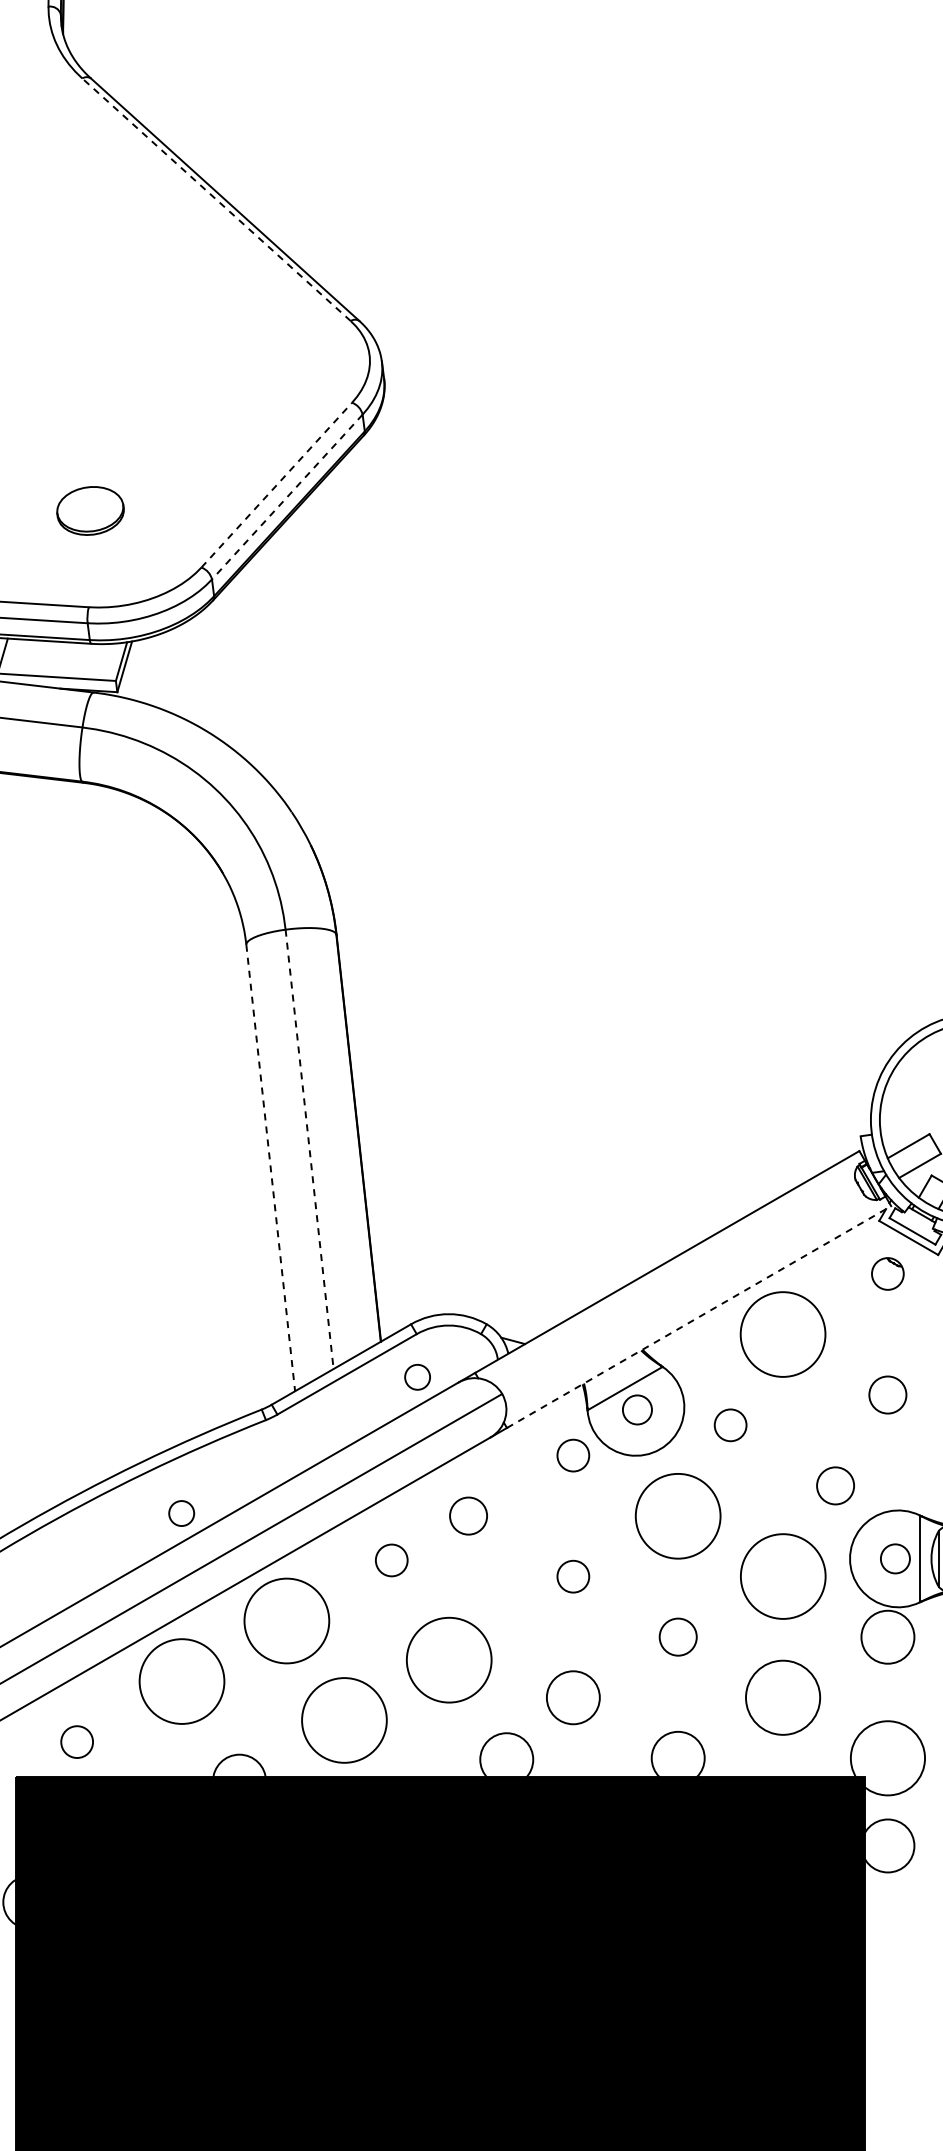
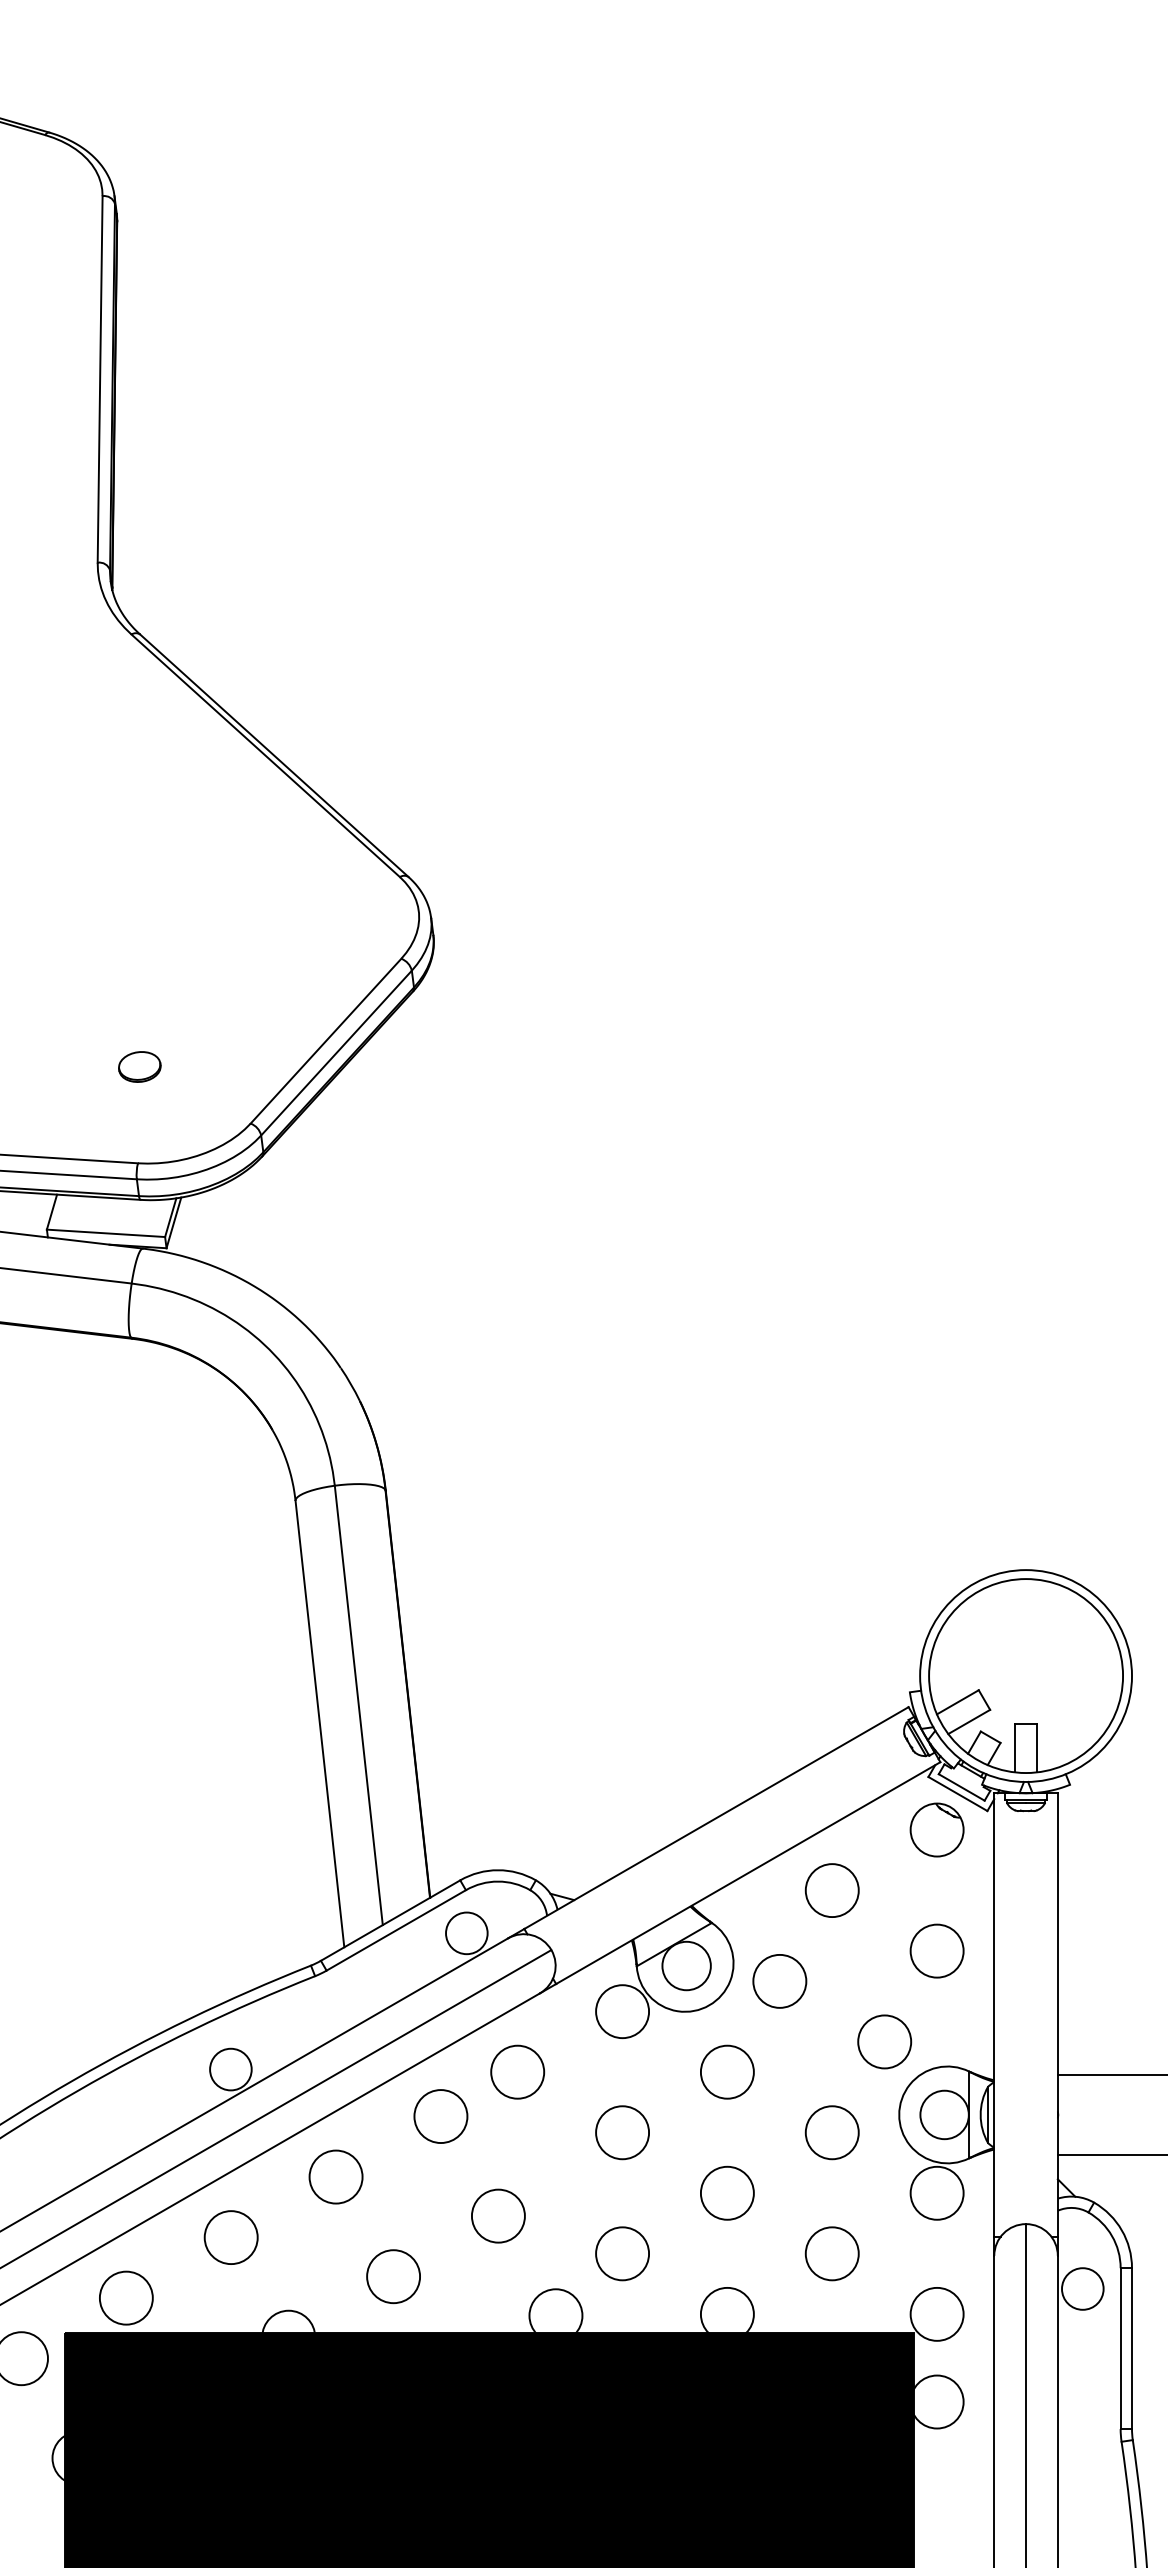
line: (216, 199) -> (265, 755), dashed -> solid
line: (276, 485) -> (325, 1041), dashed -> solid
line: (287, 497) -> (336, 1053), dashed -> solid
part: (90, 510) -> (139, 1066), size x0.62
line: (309, 1149) -> (358, 1705), dashed -> solid
line: (270, 1168) -> (319, 1724), dashed -> solid
part: (887, 1273) -> (936, 1829), size x1.67
line: (699, 1317) -> (748, 1873), dashed -> solid
circle: (782, 1334) -> (831, 1890), size x0.62
circle: (417, 1377) -> (466, 1933), size x1.67
circle: (887, 1394) -> (936, 1950), size x1.43
circle: (637, 1409) -> (686, 1965), size x1.67
circle: (730, 1424) -> (779, 1980), size x1.67
circle: (573, 1455) -> (622, 2011), size x1.67
circle: (835, 1485) -> (884, 2041), size x1.43
circle: (181, 1513) -> (230, 2069), size x1.67
circle: (468, 1515) -> (517, 2071), size x1.43
circle: (678, 1515) -> (727, 2071), size x0.62
circle: (895, 1558) -> (944, 2114), size x1.67
circle: (391, 1560) -> (440, 2116), size x1.67
circle: (573, 1576) -> (622, 2132), size x1.67
circle: (782, 1576) -> (831, 2132), size x0.62
circle: (286, 1620) -> (335, 2176), size x0.62
circle: (678, 1636) -> (727, 2192), size x1.43
circle: (449, 1659) -> (498, 2215), size x0.62
circle: (181, 1681) -> (230, 2237), size x0.62
circle: (782, 1697) -> (831, 2253), size x0.71
circle: (344, 1720) -> (393, 2276), size x0.62
circle: (76, 1741) -> (125, 2297), size x1.67
circle: (887, 1757) -> (936, 2313), size x0.71

